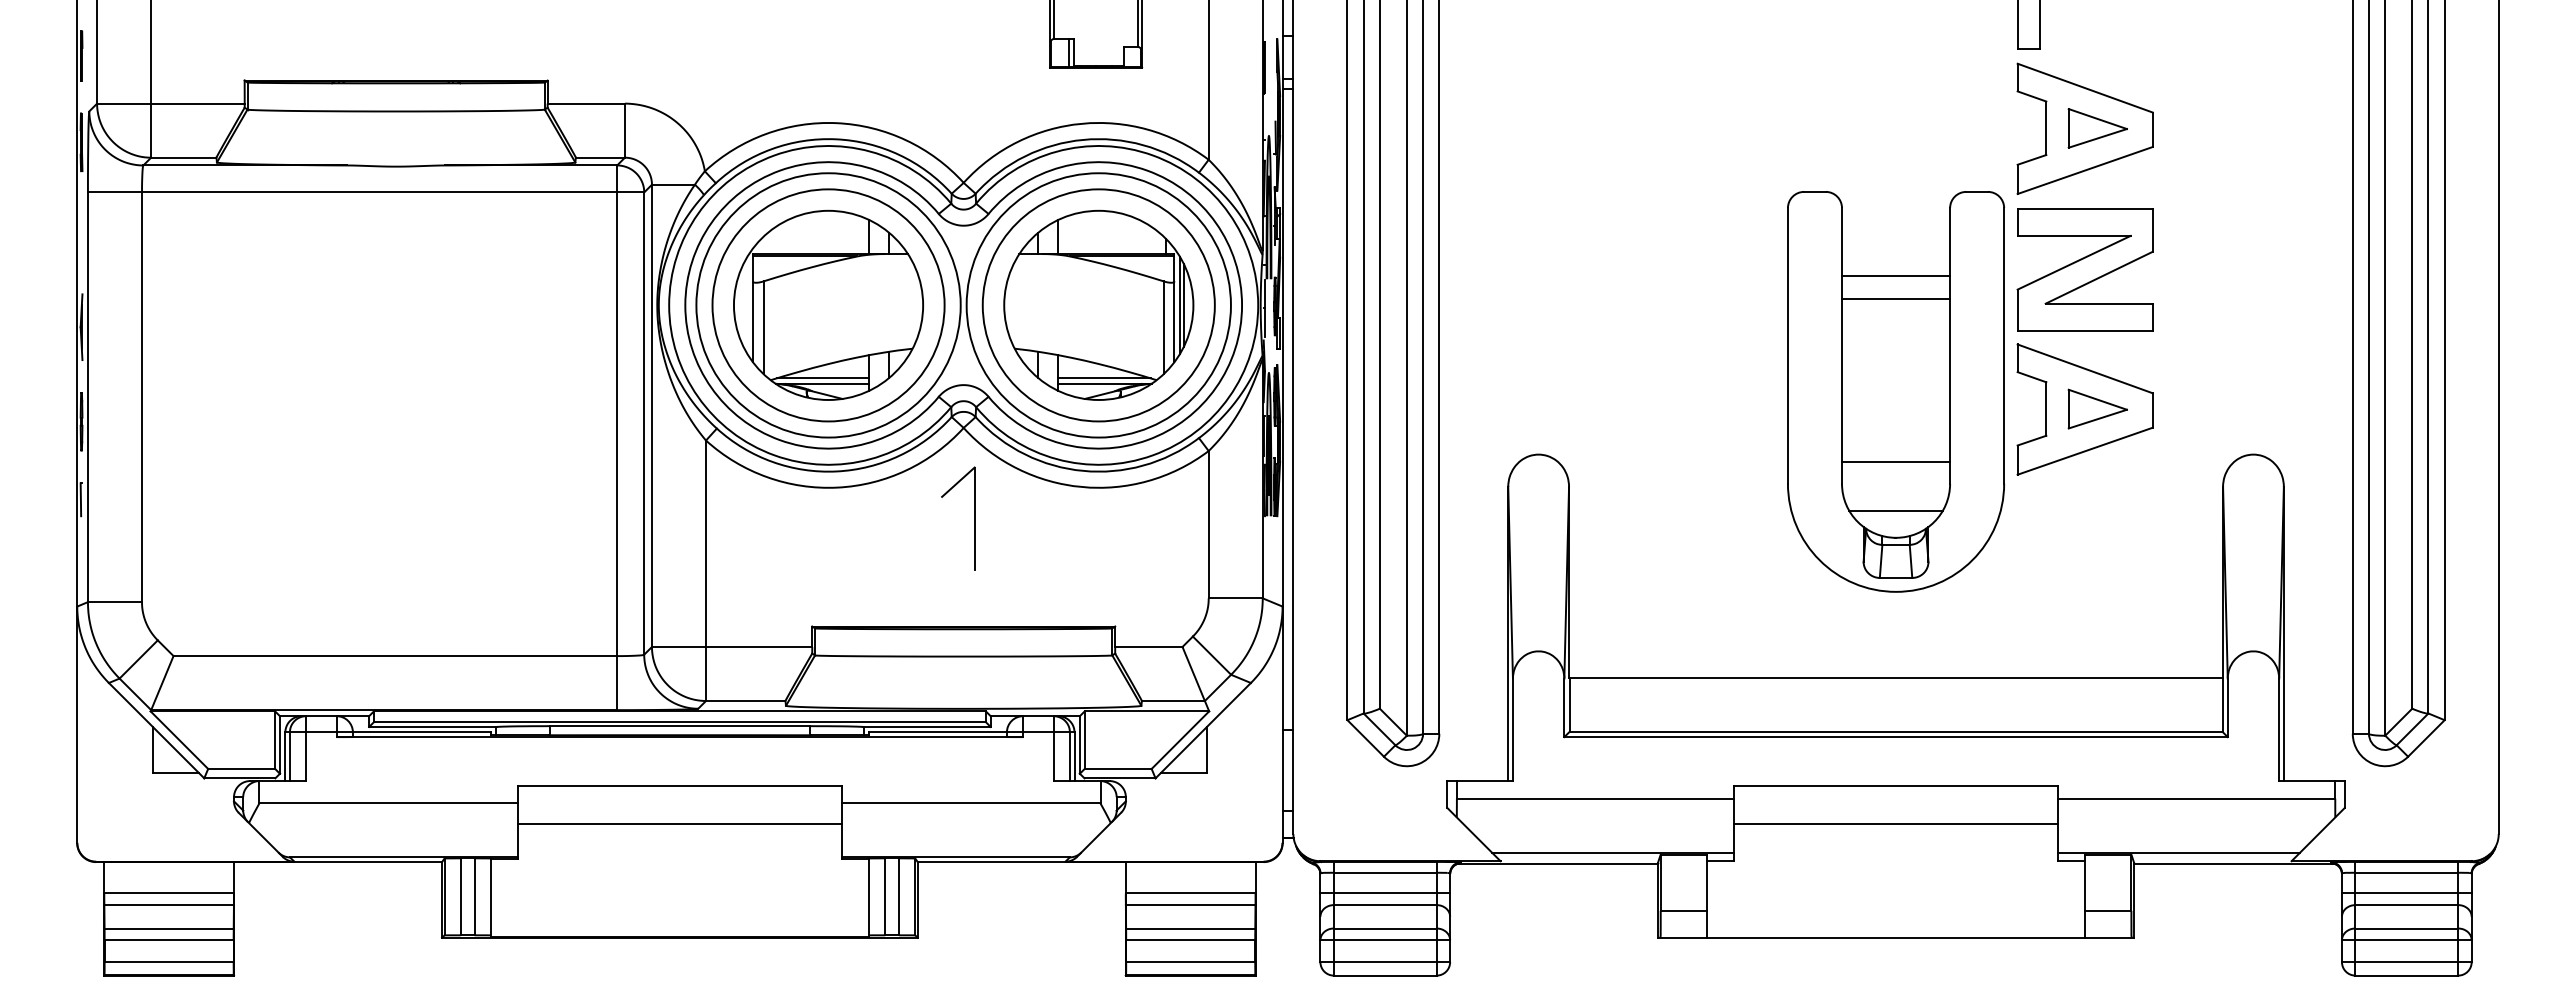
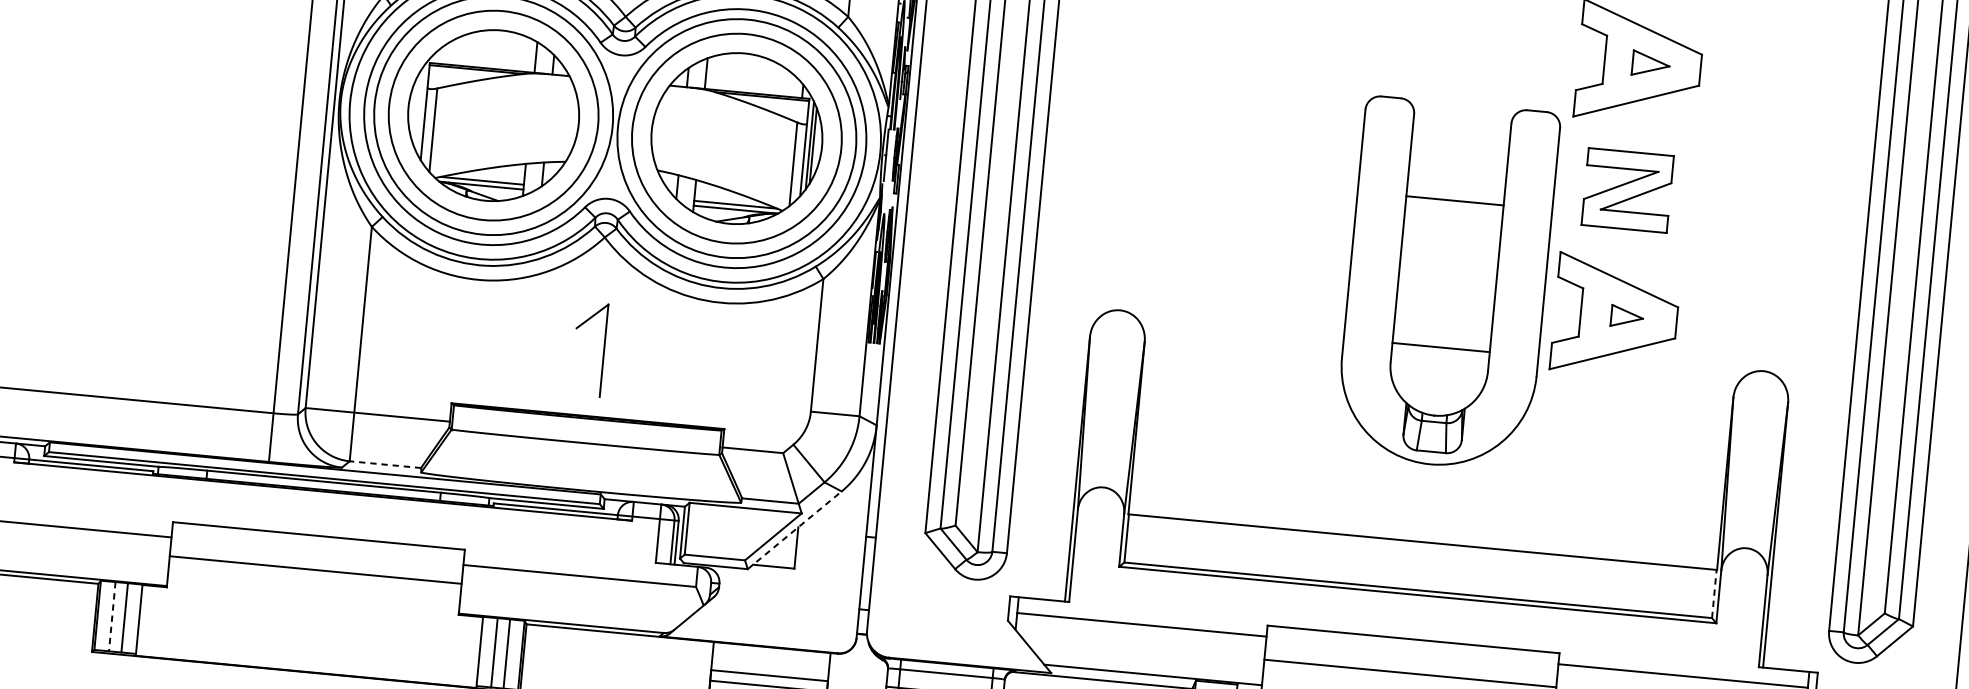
part: (2097, 128) -> (1650, 64), size x0.7
part: (2084, 269) -> (1627, 190), size x0.7
line: (1896, 276) -> (1457, 180), removed
part: (2097, 408) -> (1627, 316), size x0.6
line: (1895, 510) -> (1436, 391), removed
part: (974, 518) -> (603, 350), moved
line: (745, 701) -> (385, 465), solid -> dashed
line: (2222, 705) -> (1714, 594), solid -> dashed
line: (1203, 730) -> (794, 530), solid -> dashed
line: (460, 897) -> (111, 617), solid -> dashed

